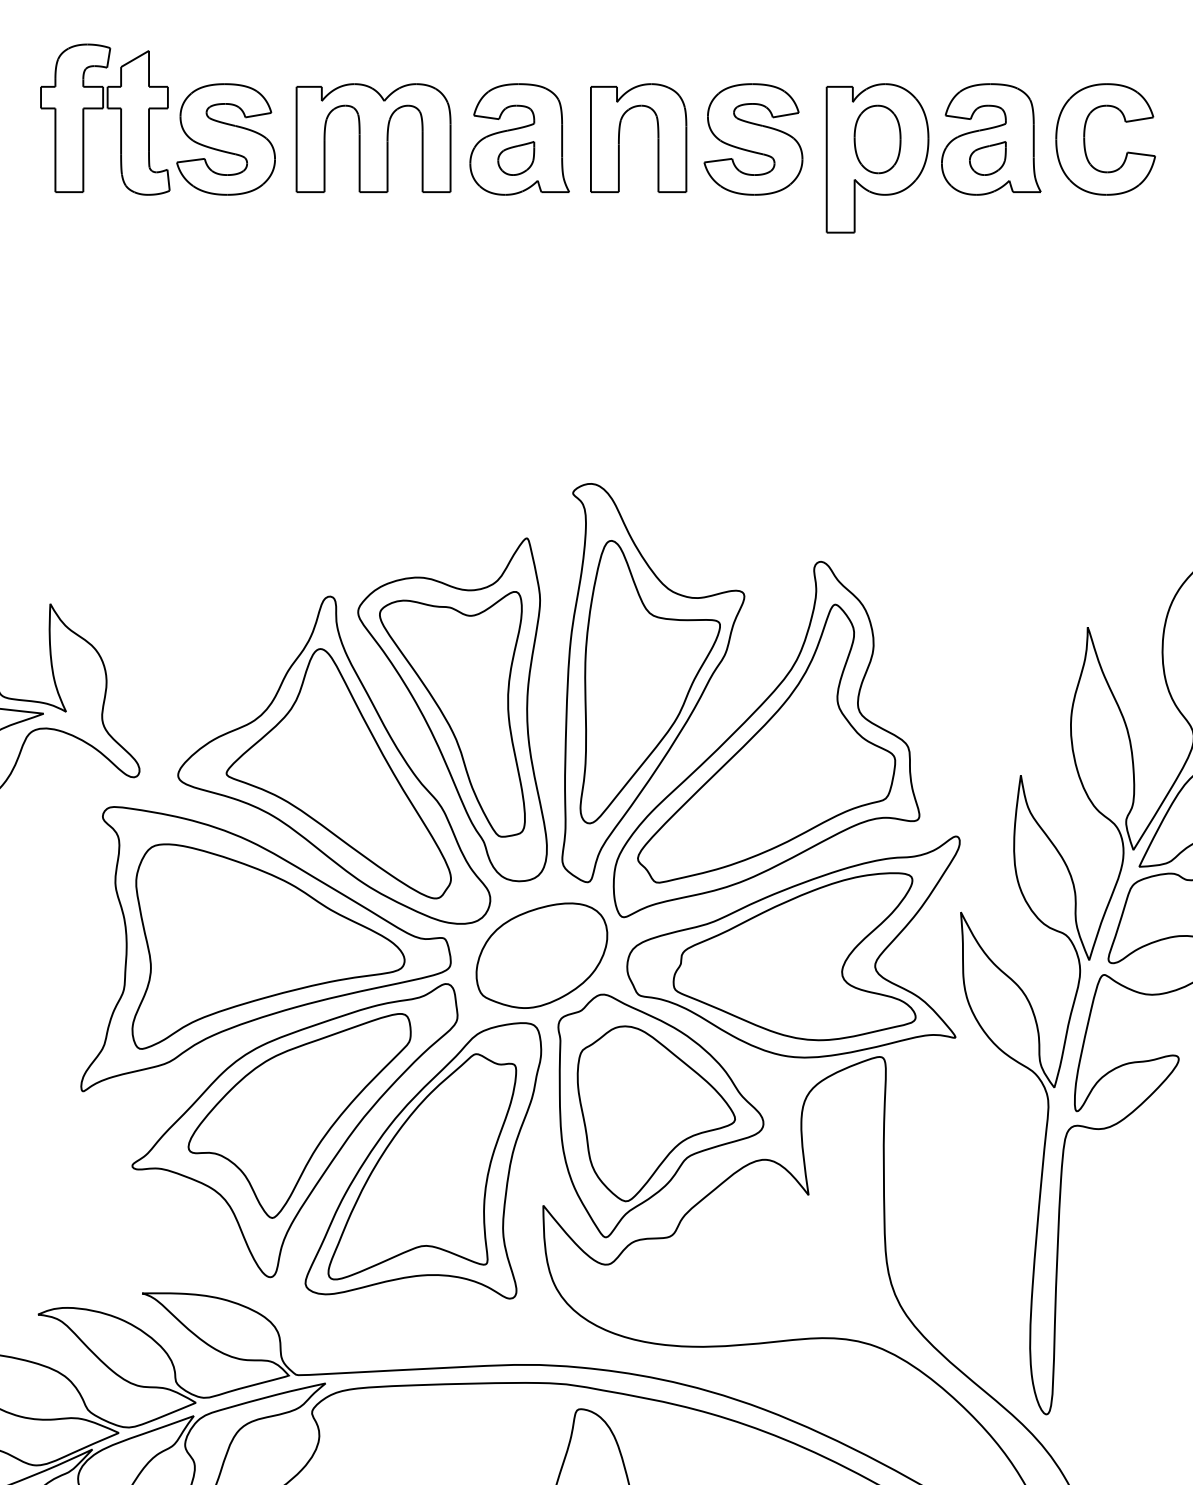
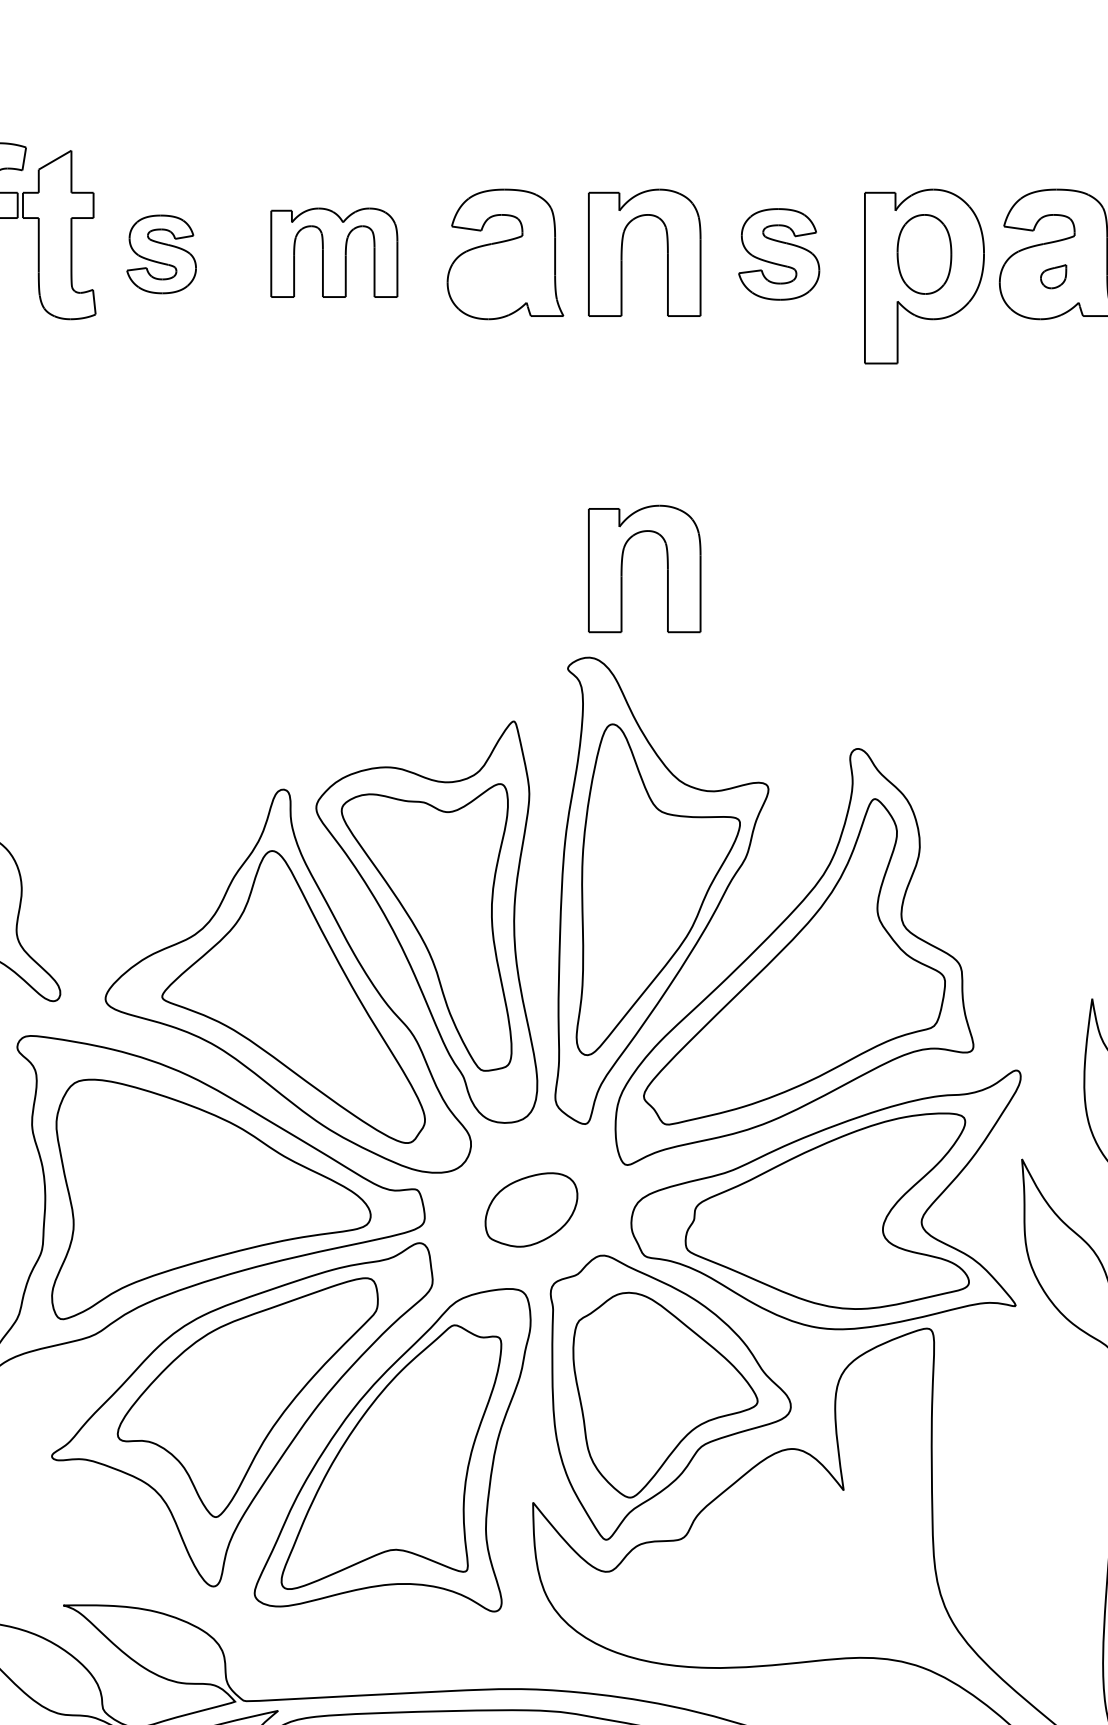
part: (373, 137) -> (334, 252), size x0.7
part: (225, 139) -> (160, 254), size x0.6
part: (753, 139) -> (779, 254), size x0.7
part: (516, 158) -> (501, 276), removed
part: (987, 158) -> (1053, 276), size x0.6
part: (620, 402) -> (623, 562), added
part: (541, 955) -> (530, 1209), size x0.6

